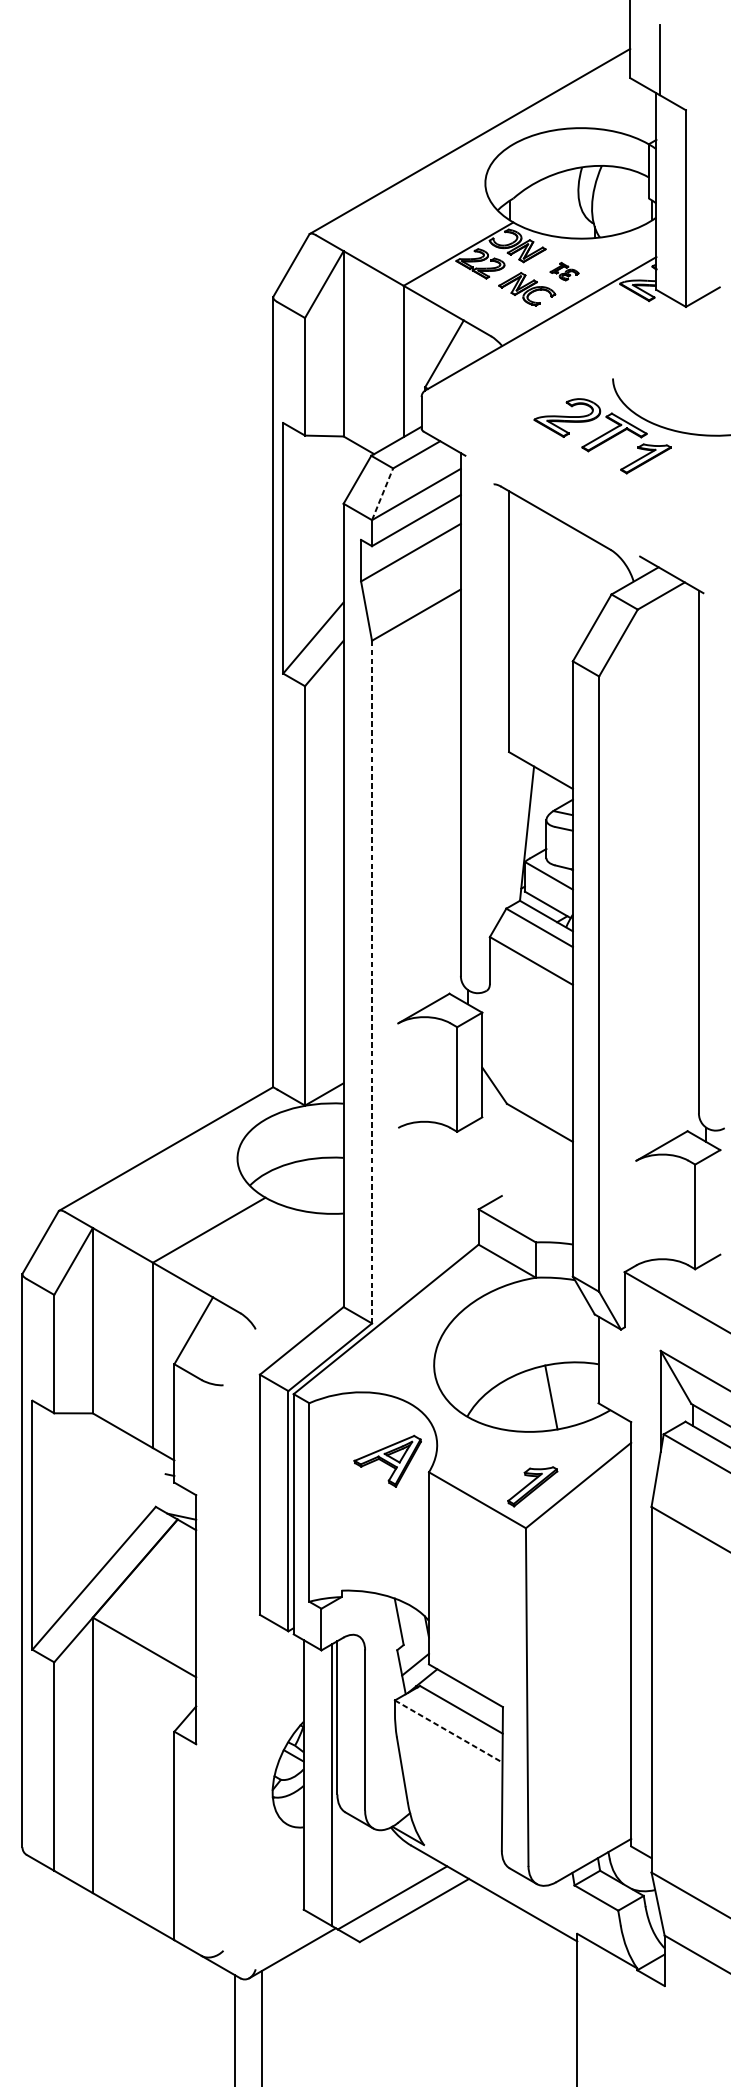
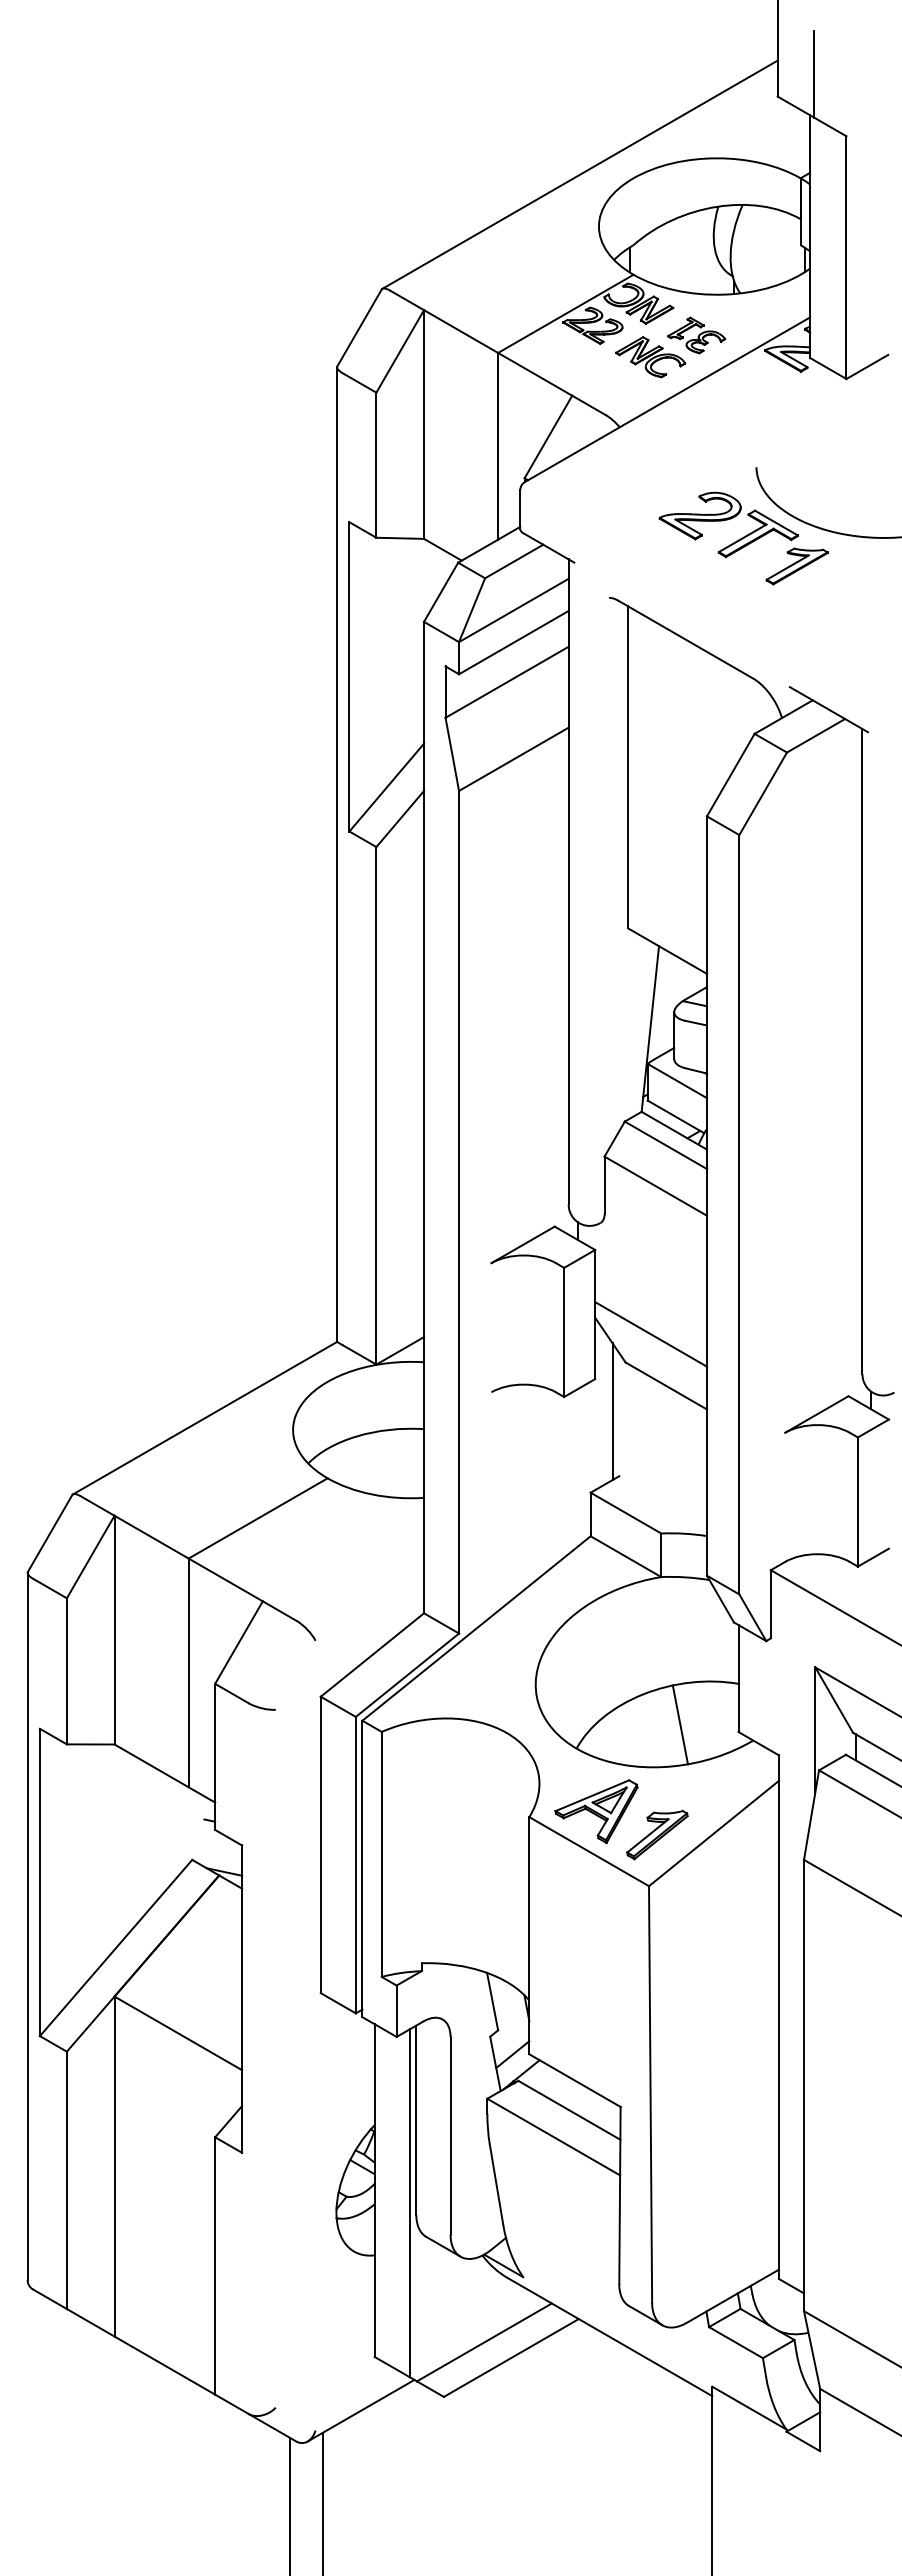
part: (564, 271) -> (696, 335), size x1.67
line: (382, 493) -> (472, 609), dashed -> solid
line: (372, 982) -> (459, 1212), dashed -> solid
line: (527, 1081) -> (650, 1334), added
line: (496, 1143) -> (612, 1411), added
part: (387, 1461) -> (596, 1811), moved
line: (448, 1731) -> (553, 2137), dashed -> solid

